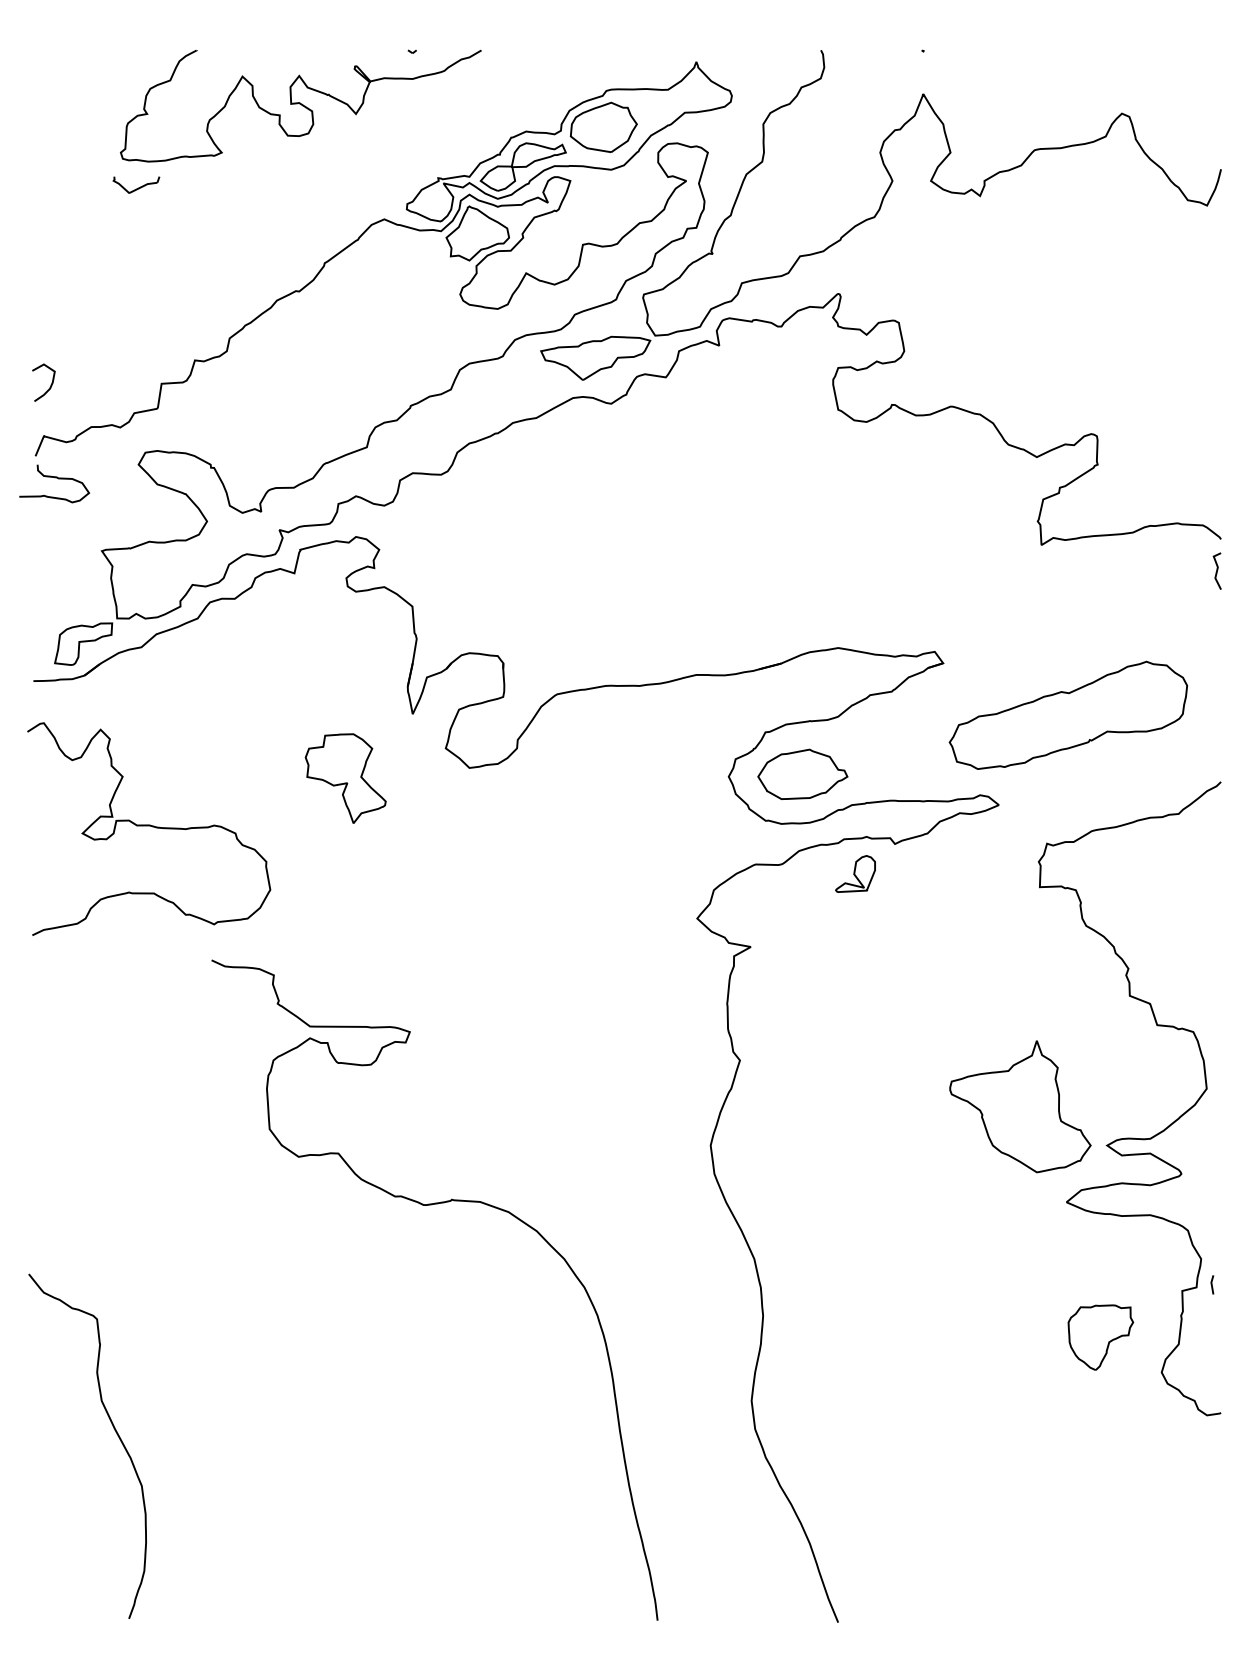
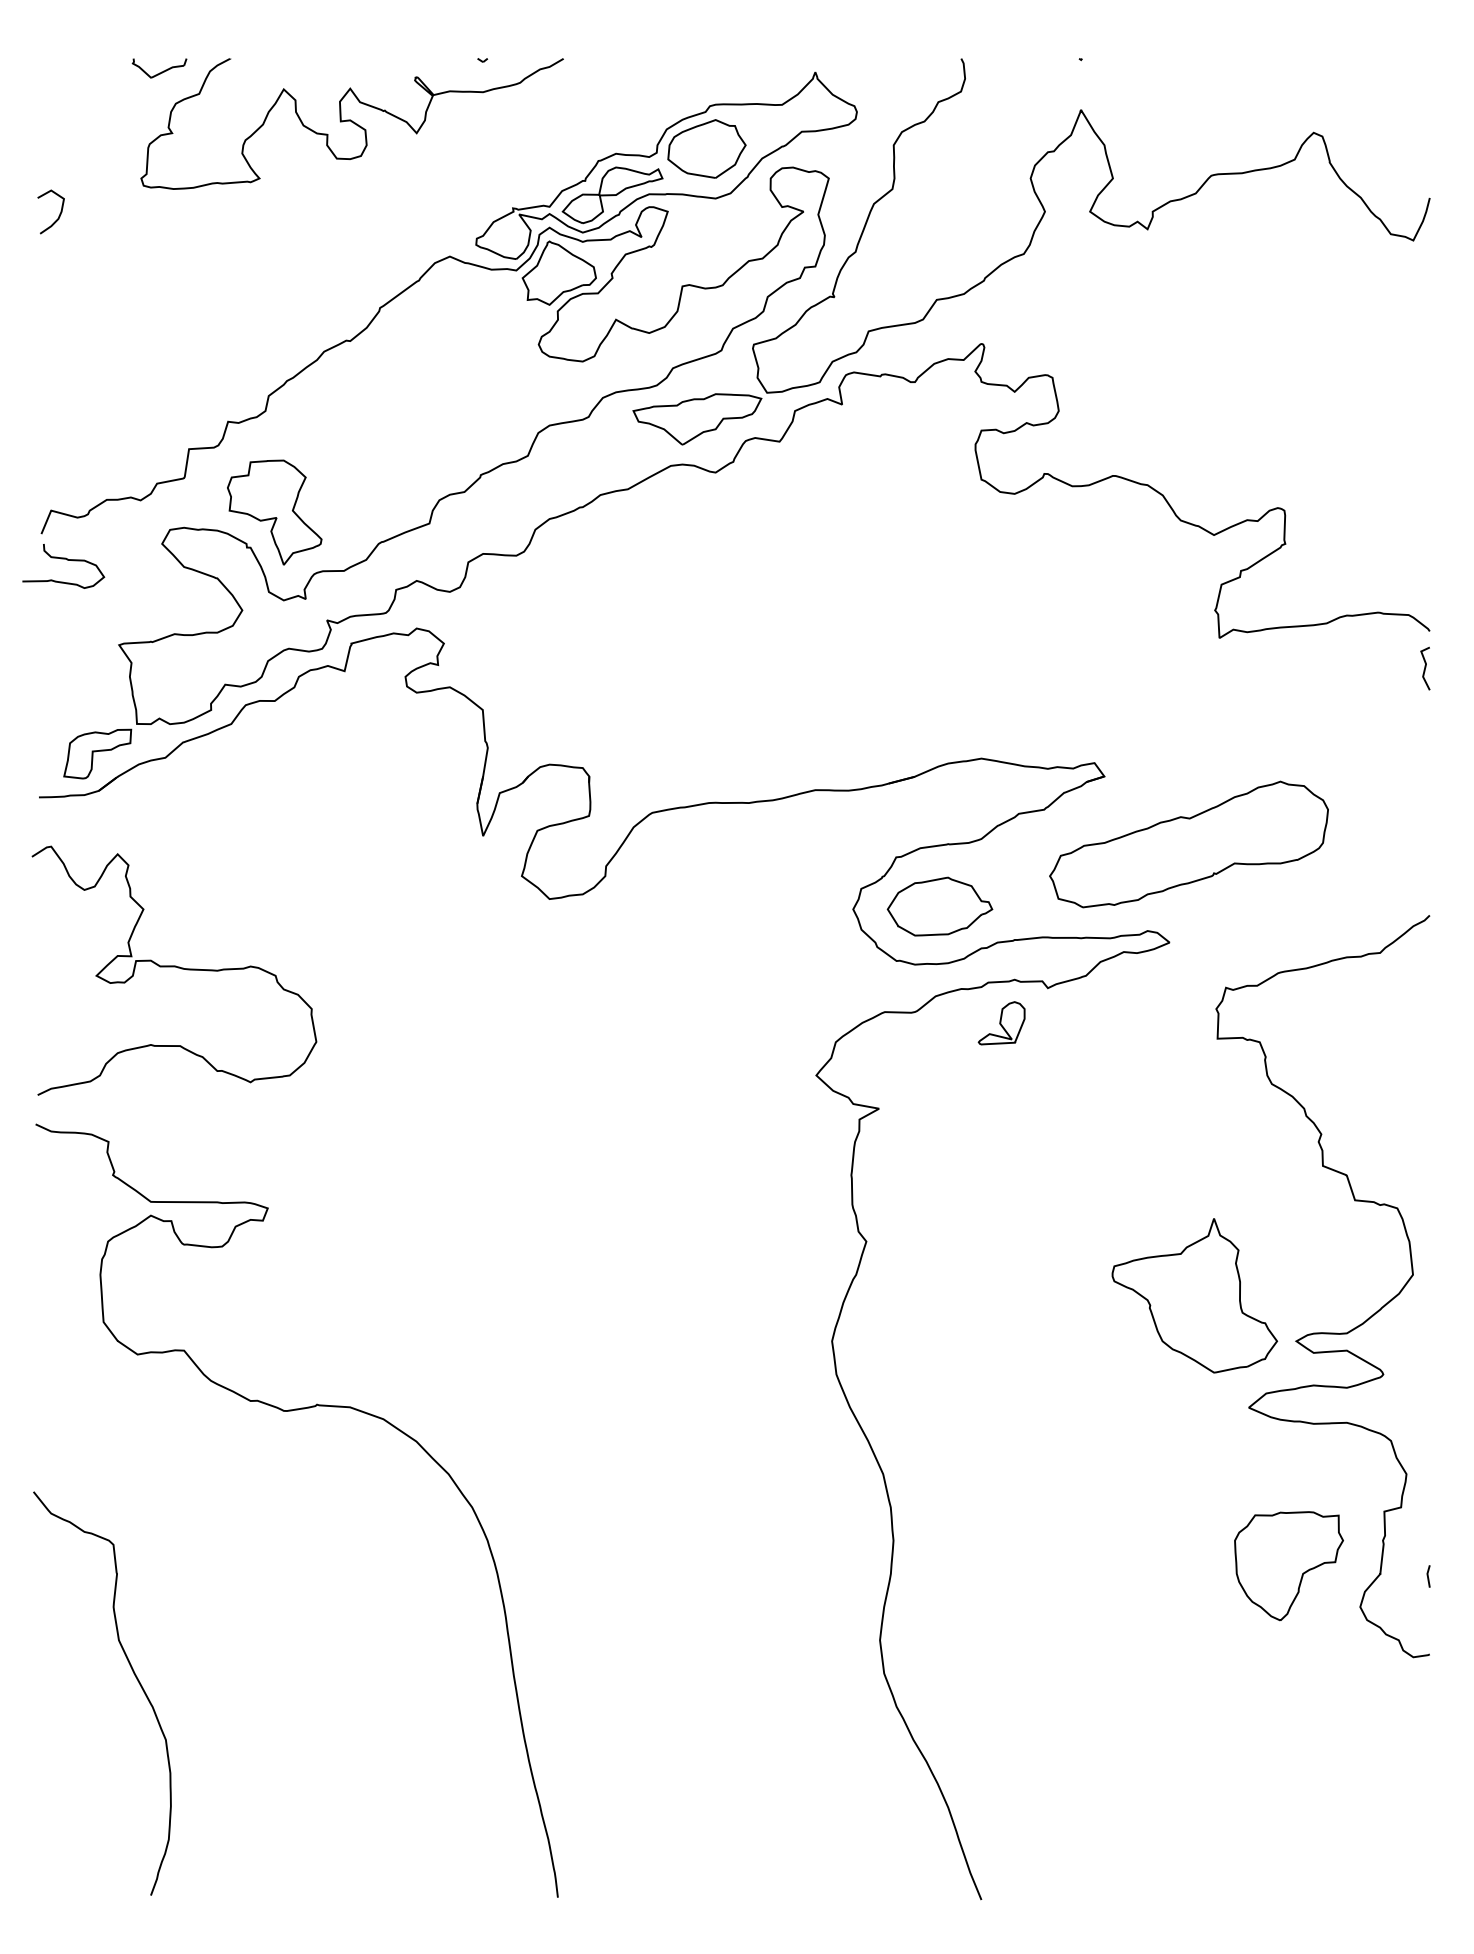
part: (136, 185) -> (159, 68), moved
curve: (50, 384) -> (59, 213), moved
part: (1067, 715) -> (1188, 844), moved
part: (345, 778) -> (274, 512), moved
curve: (430, 1205) -> (292, 1411), moved
line: (1212, 1284) -> (1428, 1576), moved
part: (1100, 1337) -> (1288, 1566), size x1.43

